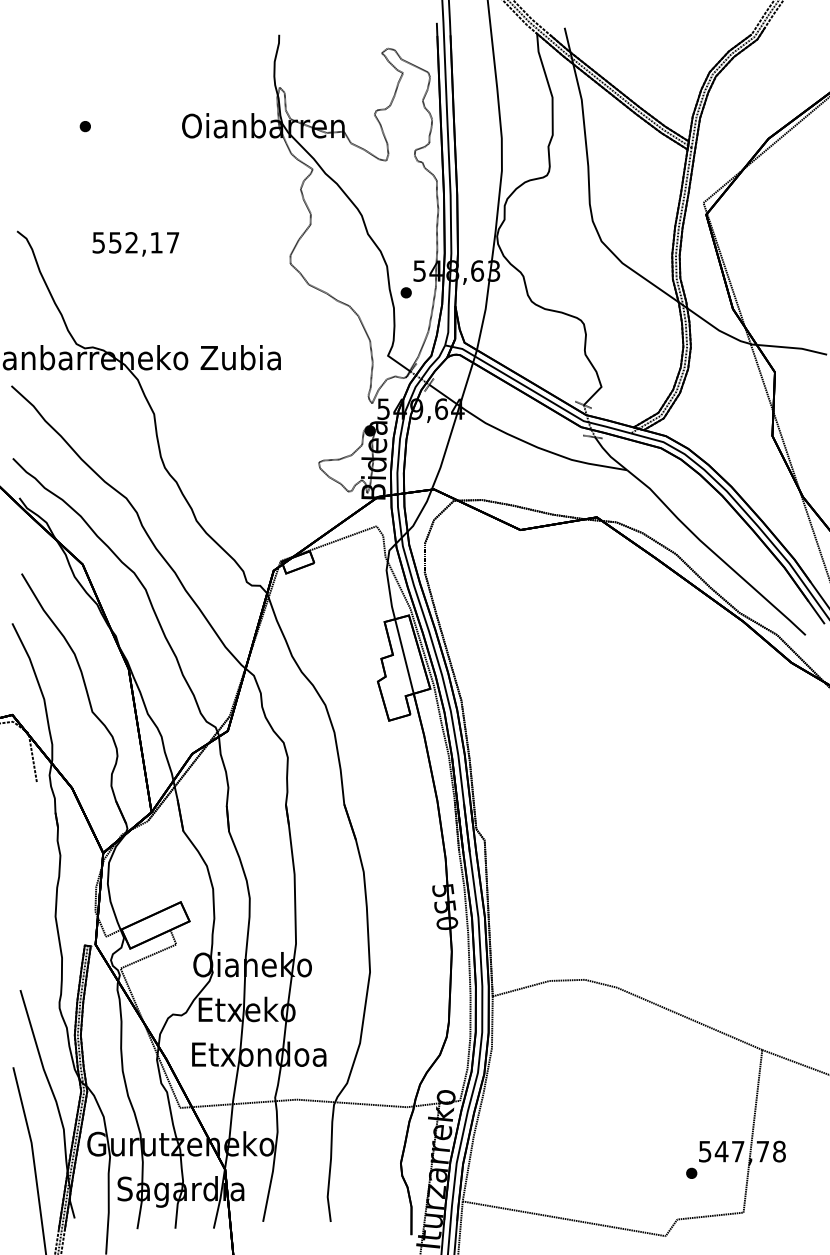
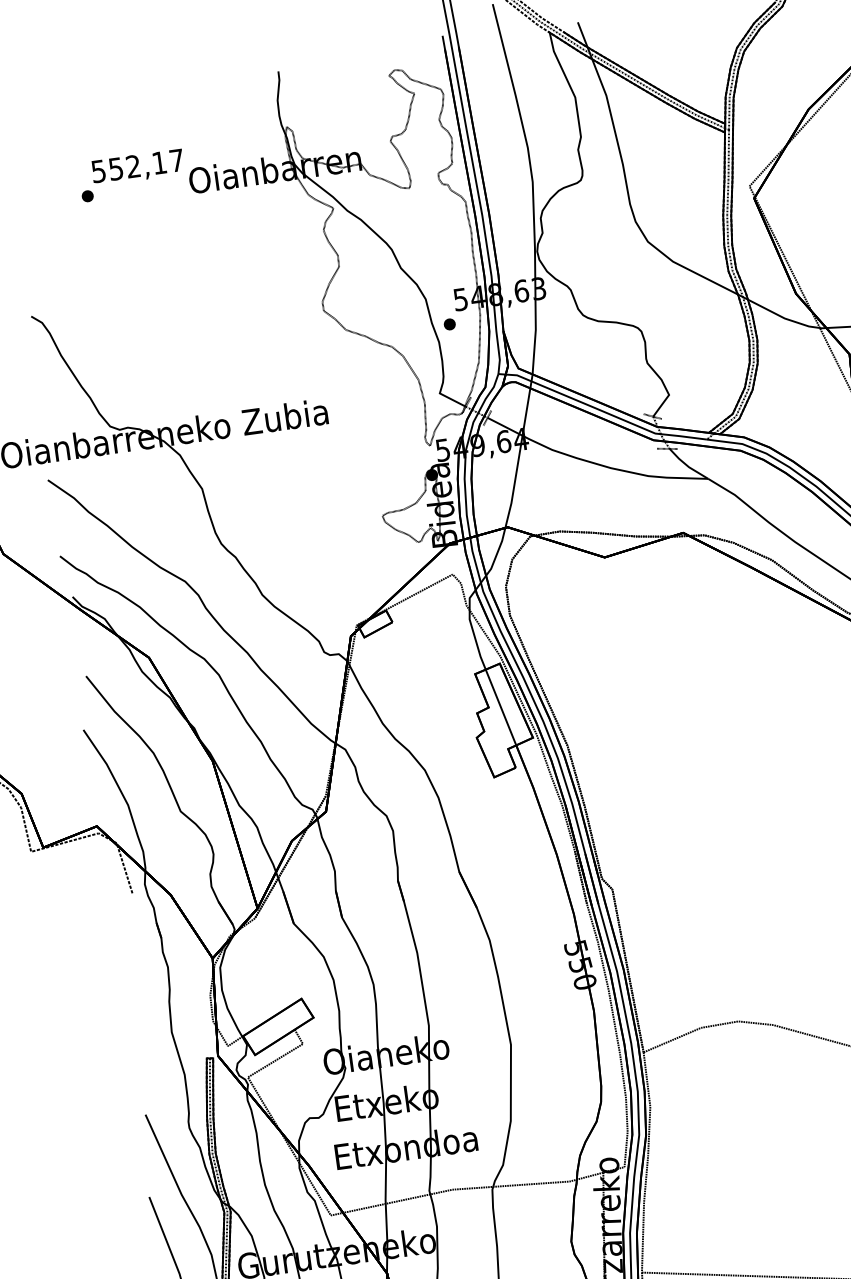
text: (135, 244) -> (137, 167), moved

